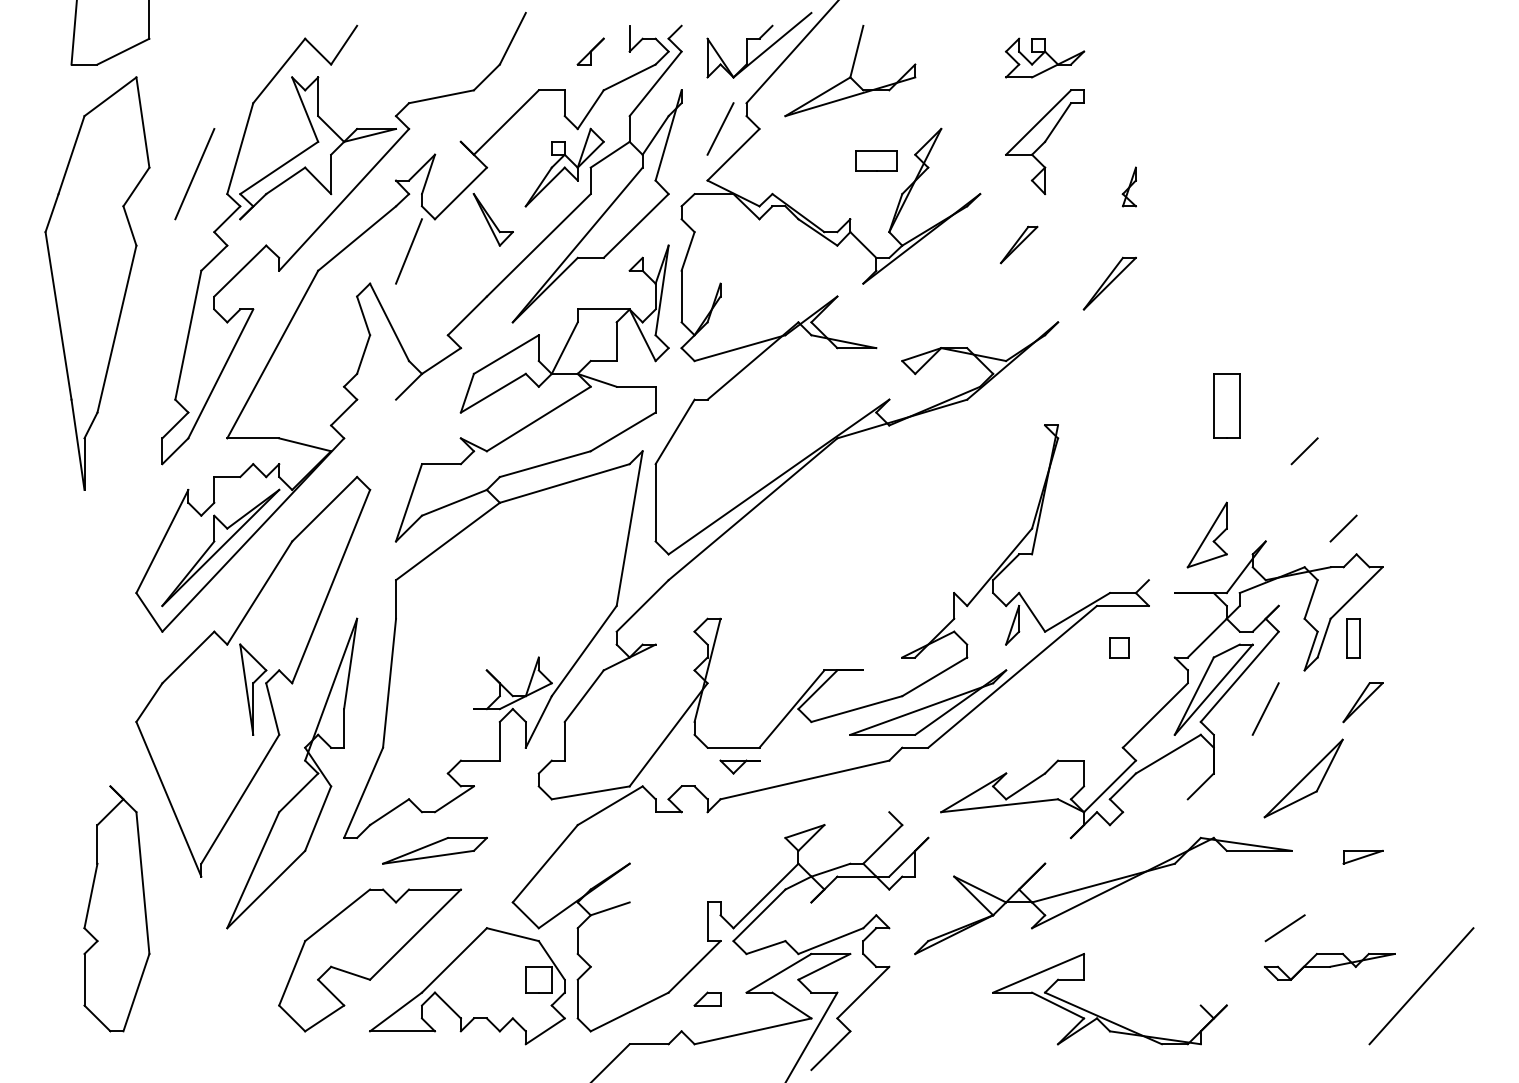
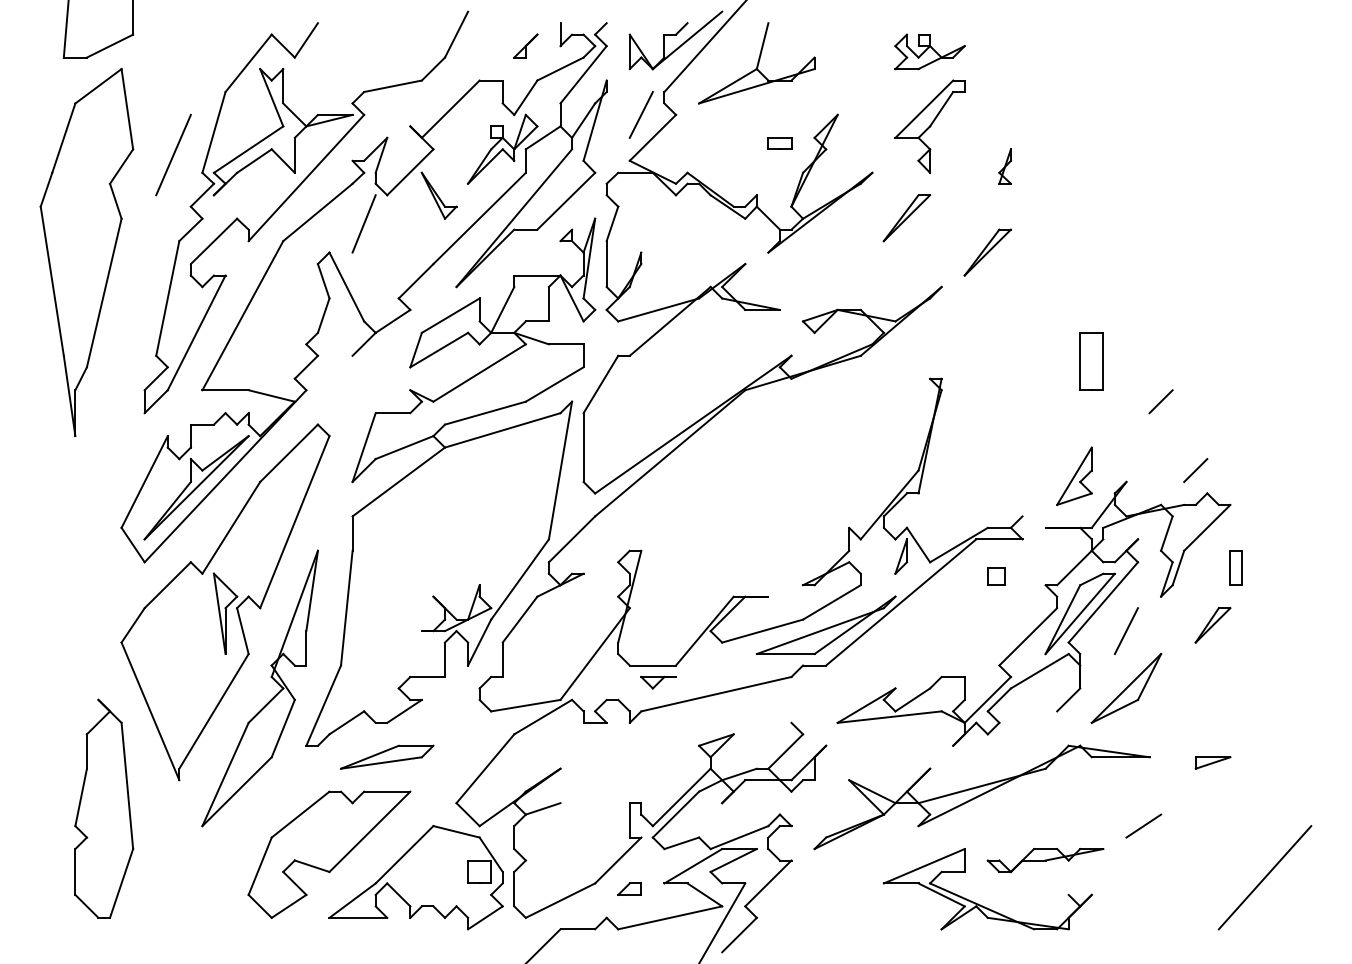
part: (875, 161) -> (779, 143), size x0.62
part: (1019, 244) -> (907, 217), size x1.43
part: (1353, 638) -> (1236, 568), moved
part: (1303, 778) -> (1126, 688), moved
part: (1329, 966) -> (1045, 860), moved

